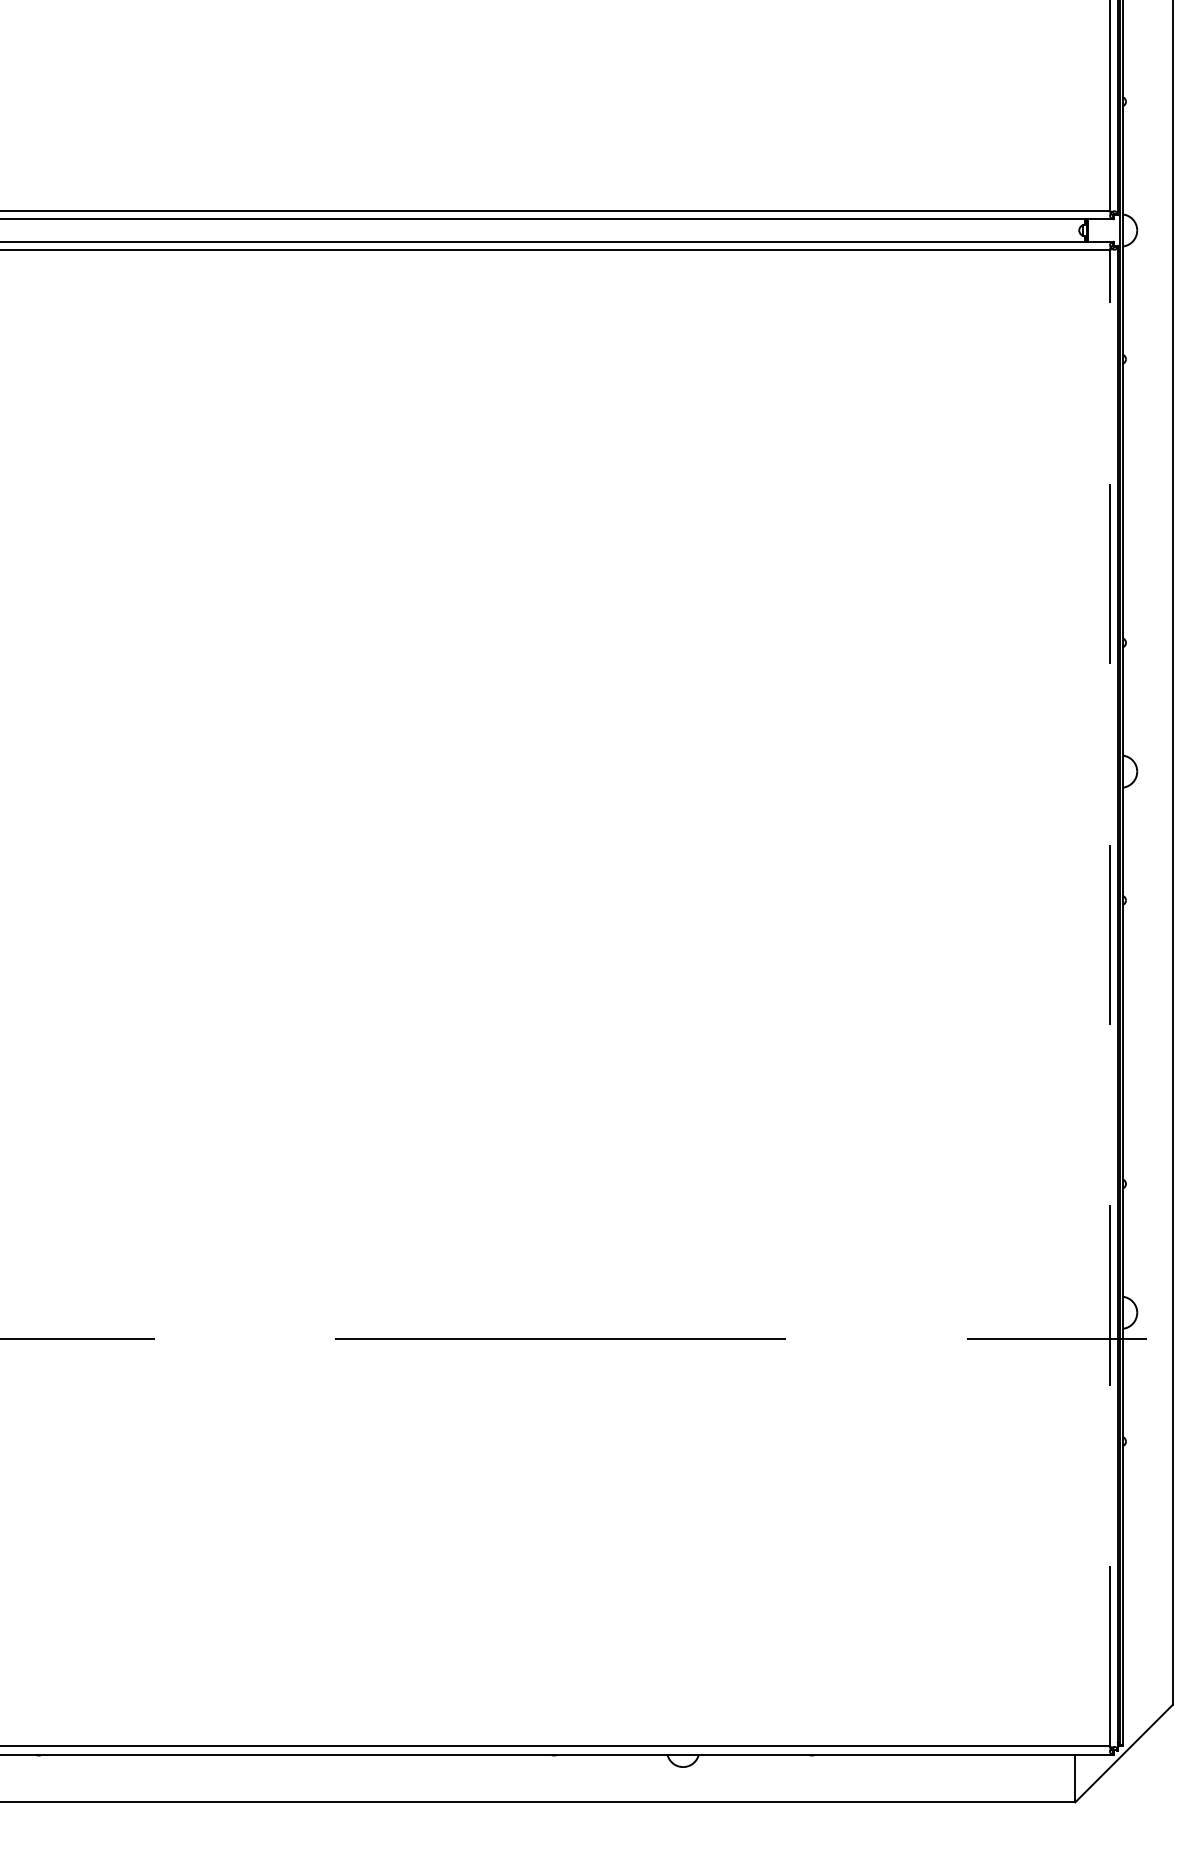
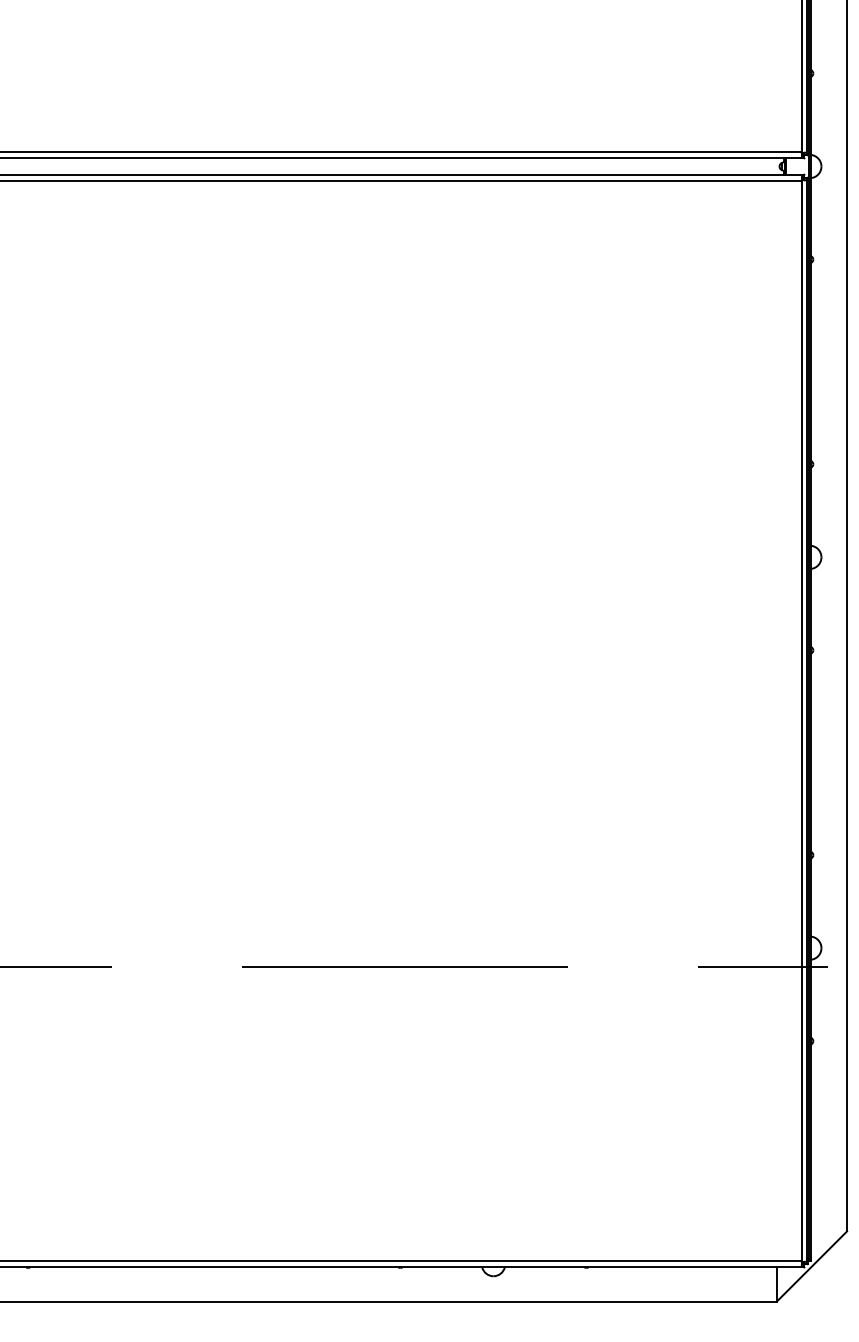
line: (1109, 997) -> (801, 720), dashed -> solid

